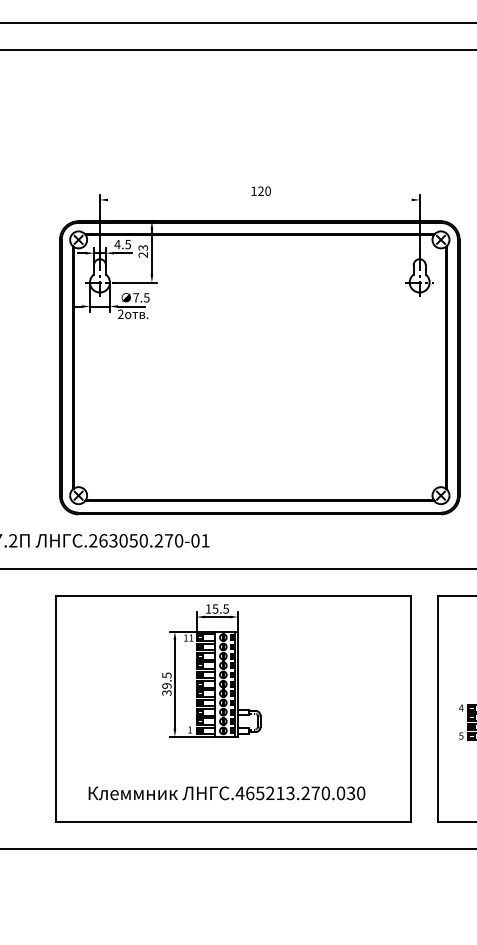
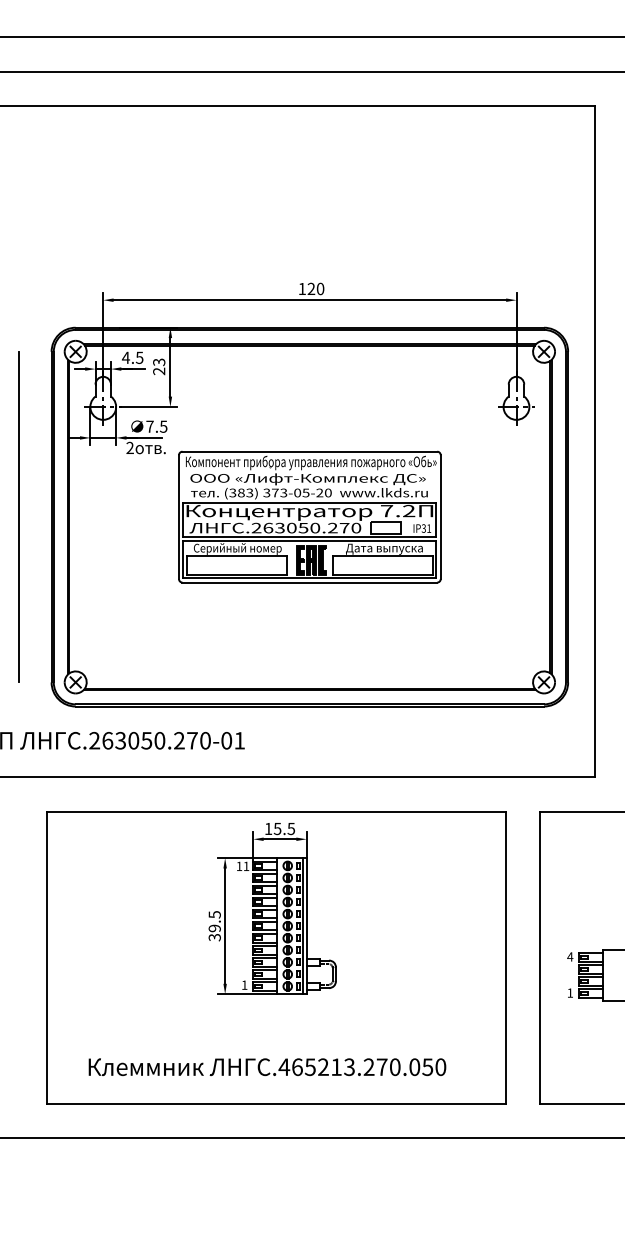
line: (259, 200) -> (309, 300), added
line: (34, 367) -> (18, 516), added
part: (259, 367) -> (309, 516), added
part: (211, 670) -> (272, 908), moved
text: (461, 735) -> (570, 992), 5 -> 1
text: (350, 792) -> (427, 1066), .465213.270.030 -> .465213.270.050

